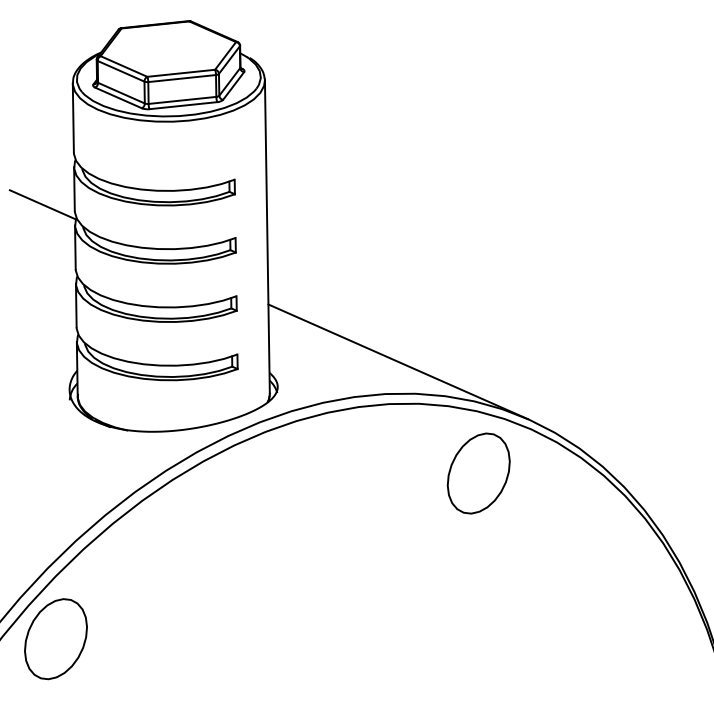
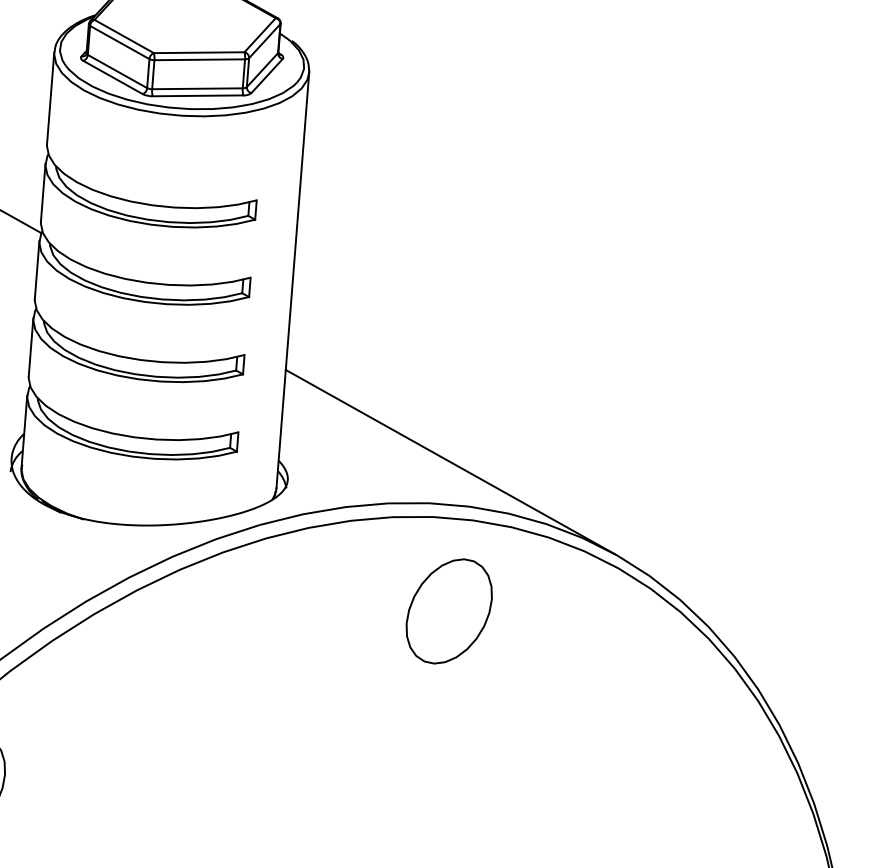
part: (478, 473) -> (448, 611), moved

